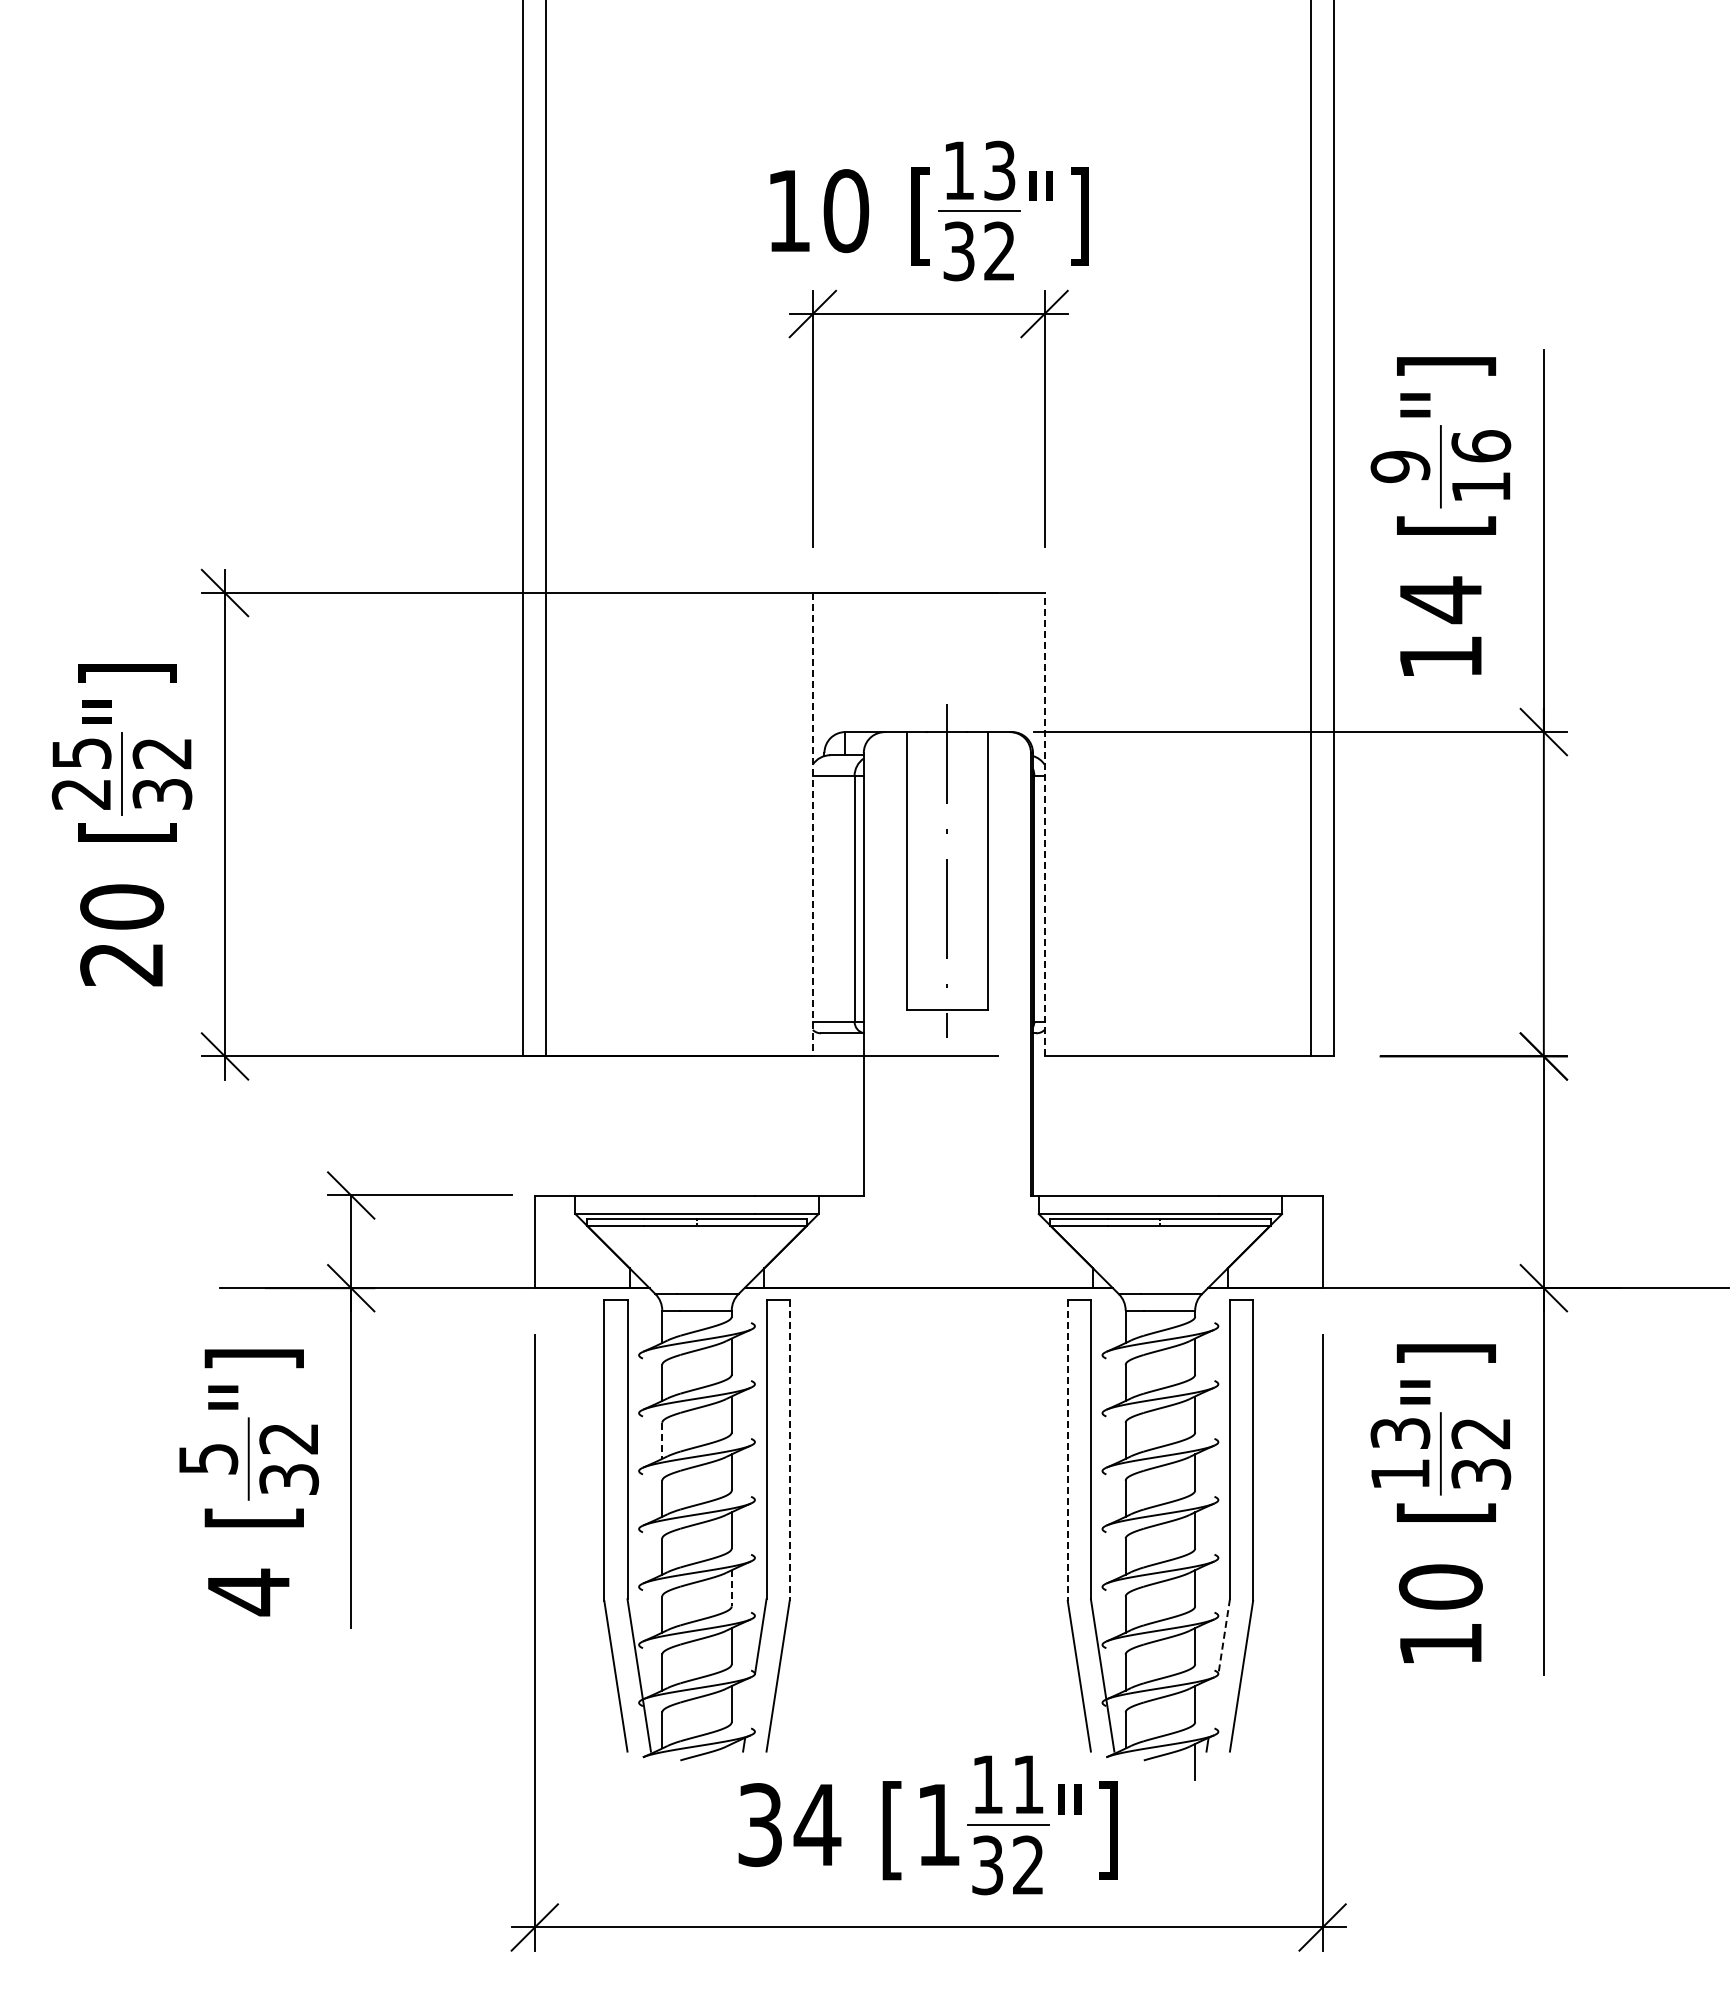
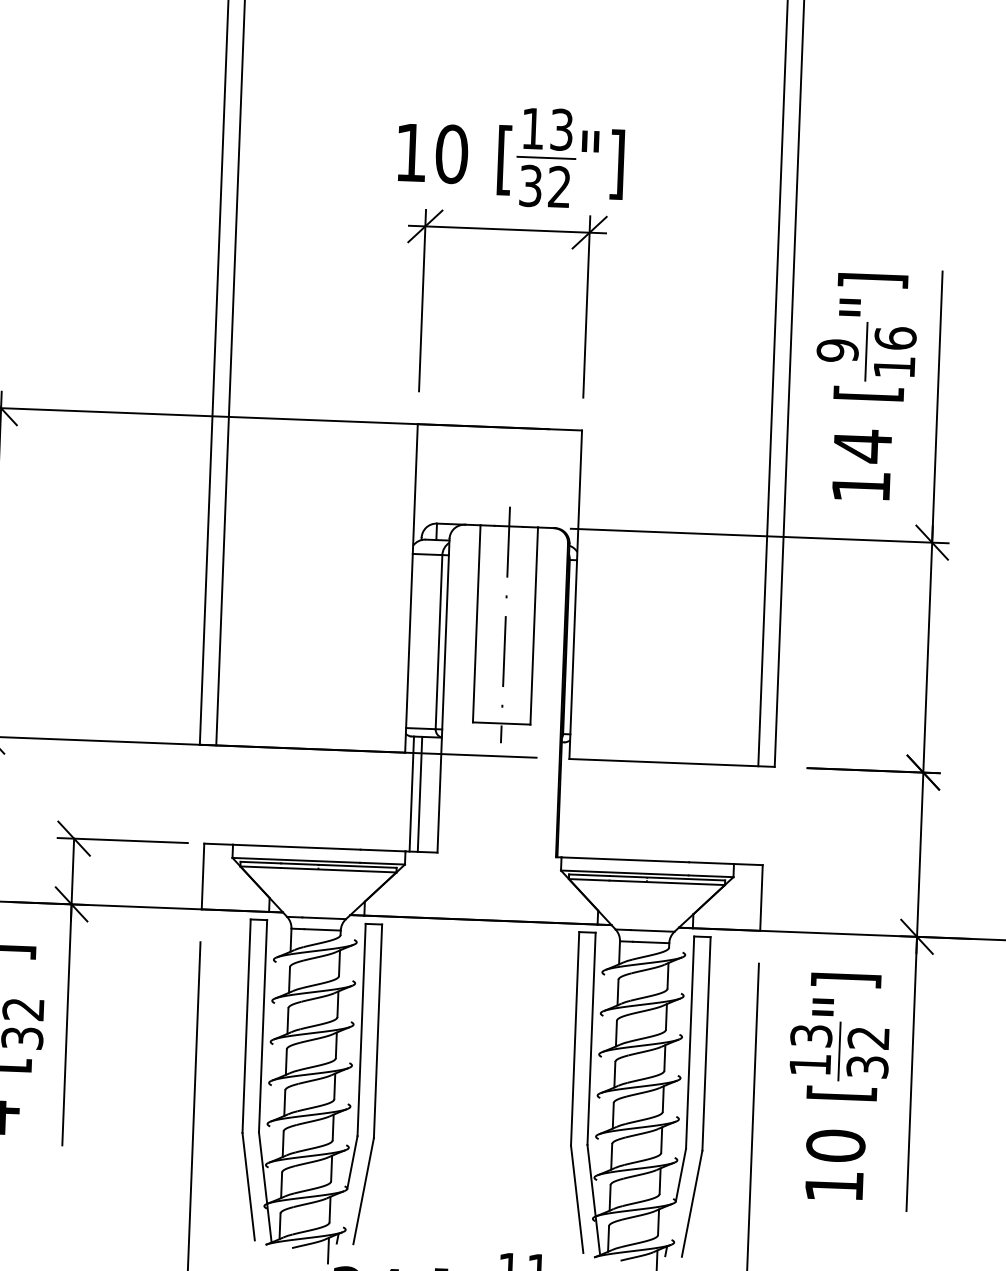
line: (812, 824) -> (411, 588), dashed -> solid
line: (1044, 824) -> (575, 594), dashed -> solid
line: (824, 1114) -> (411, 794), added
line: (836, 1114) -> (420, 794), added
line: (662, 1441) -> (288, 1021), dashed -> solid
line: (789, 1450) -> (377, 1031), dashed -> solid
line: (1067, 1450) -> (574, 1038), dashed -> solid
line: (731, 1588) -> (332, 1127), dashed -> solid
line: (1224, 1636) -> (681, 1175), dashed -> solid
line: (731, 1762) -> (328, 1250), added

